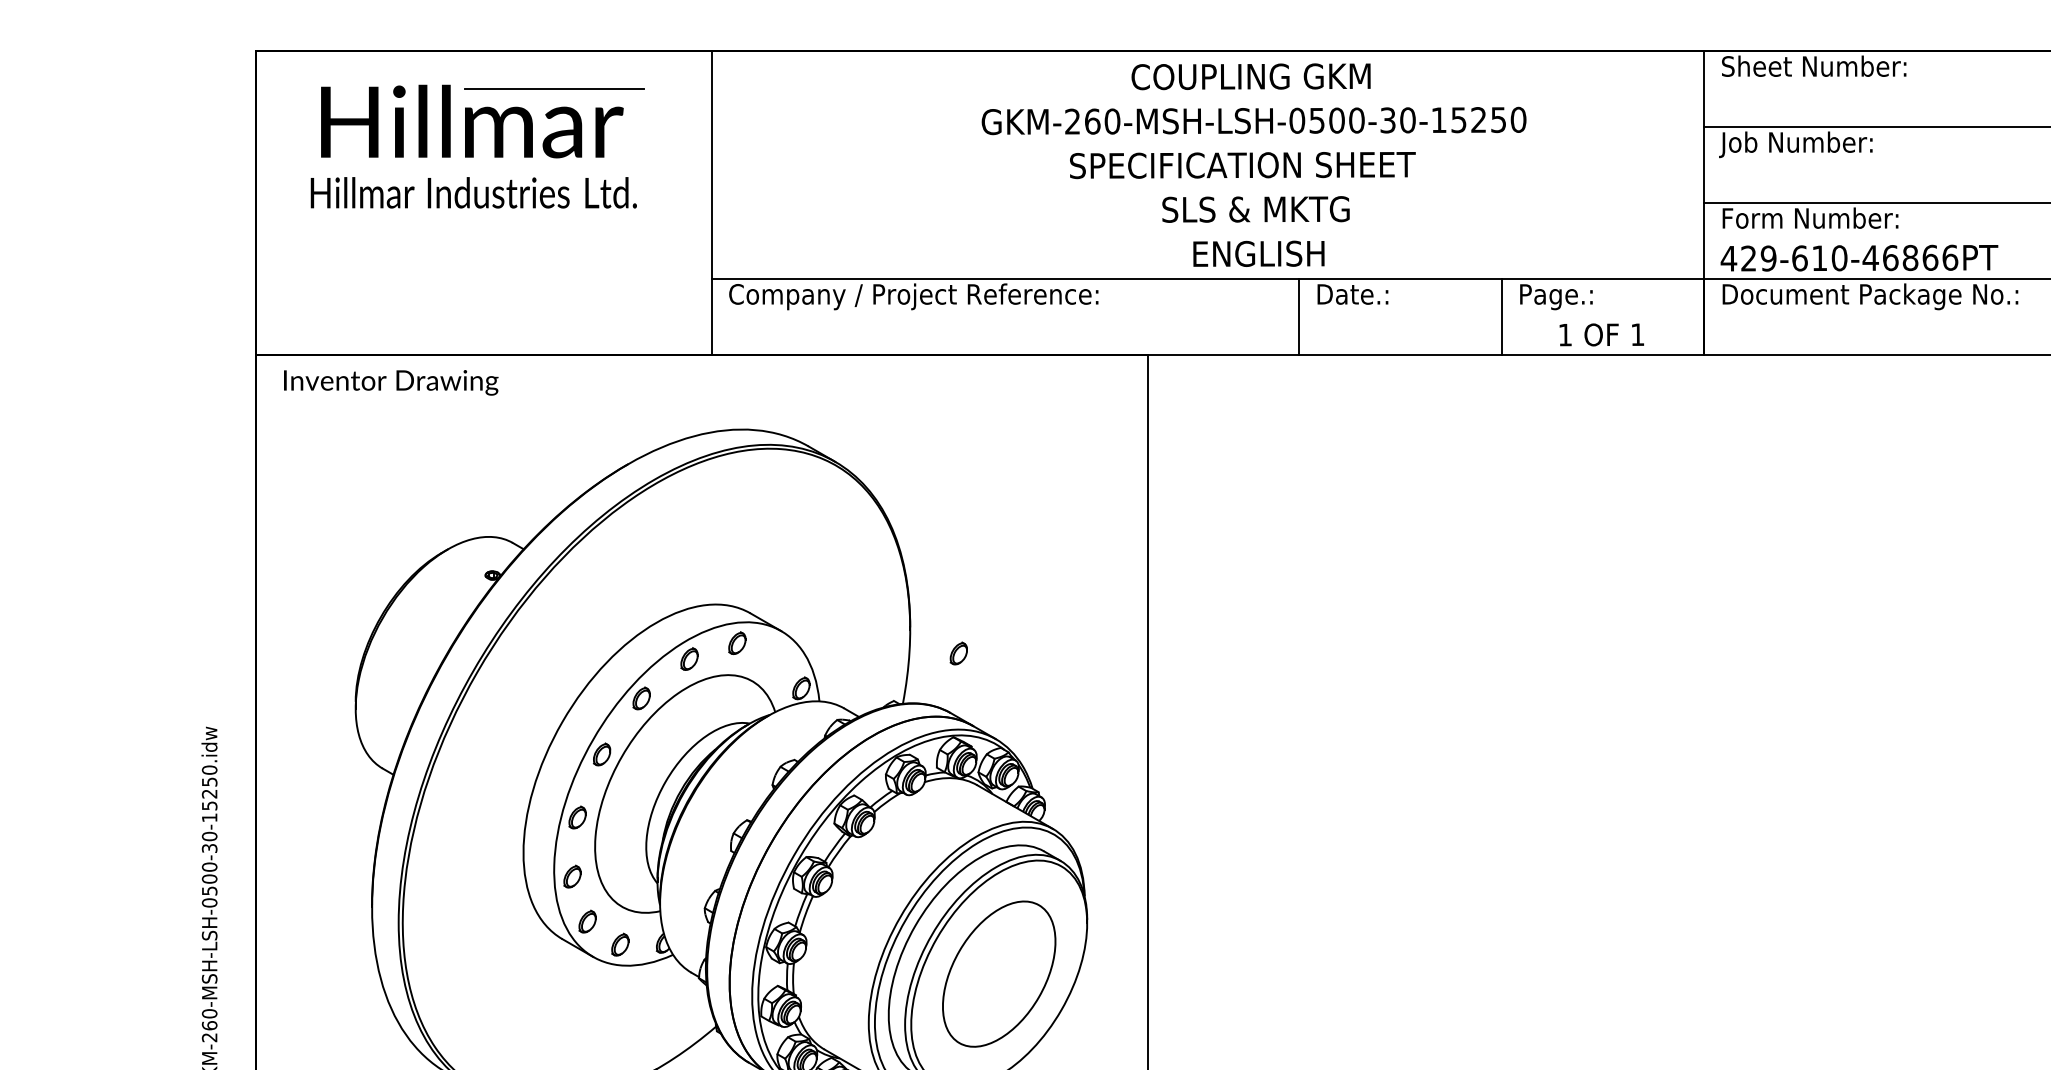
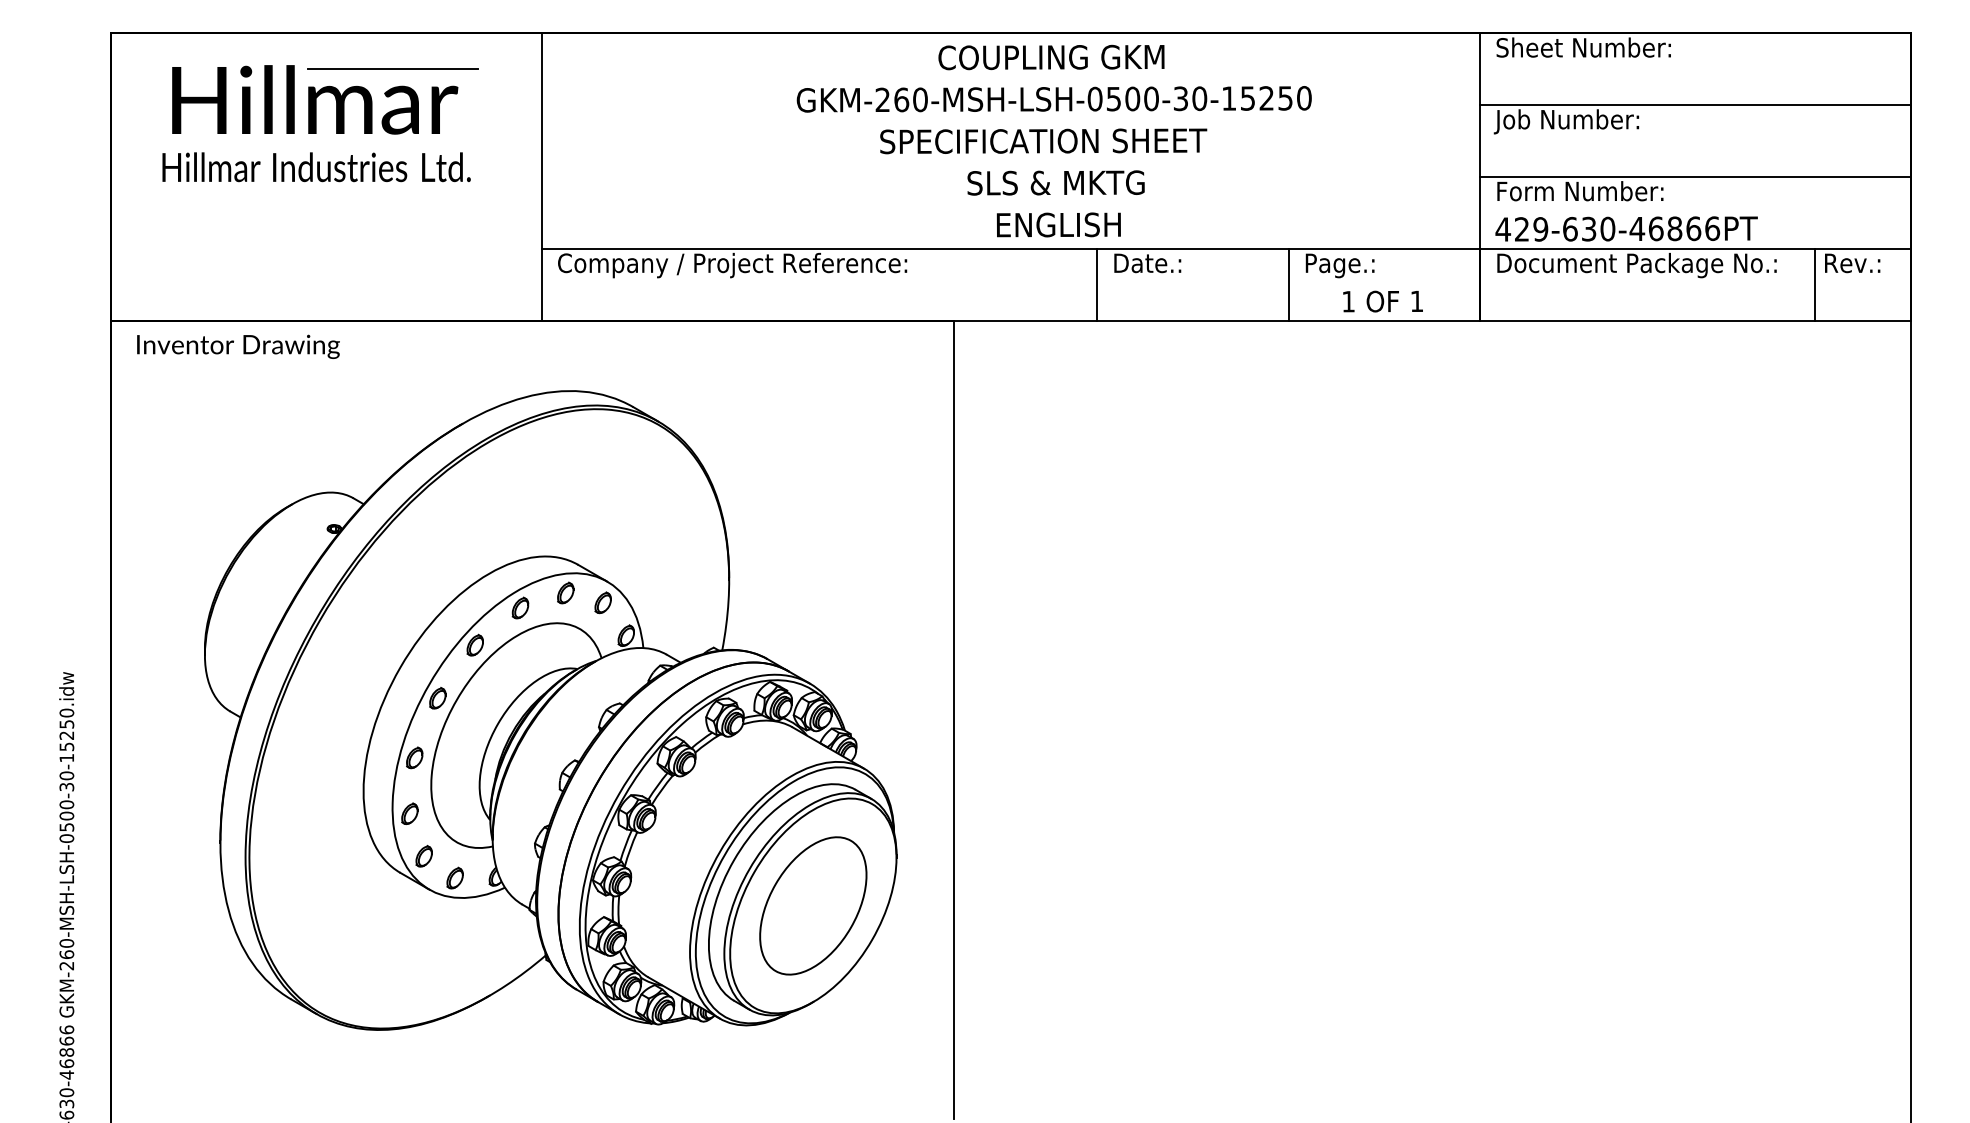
text: (1820, 257) -> (1589, 228), 429-610-46866PT -> 429-630-46866PT
part: (958, 653) -> (602, 602), moved

